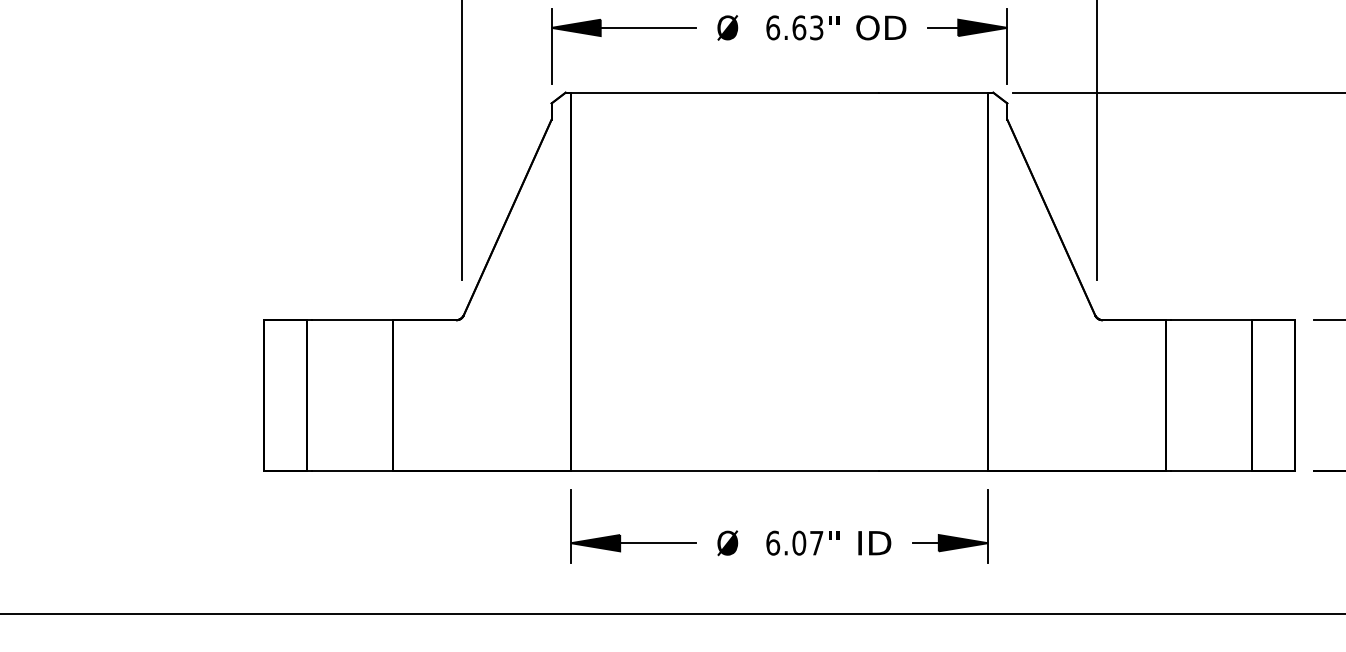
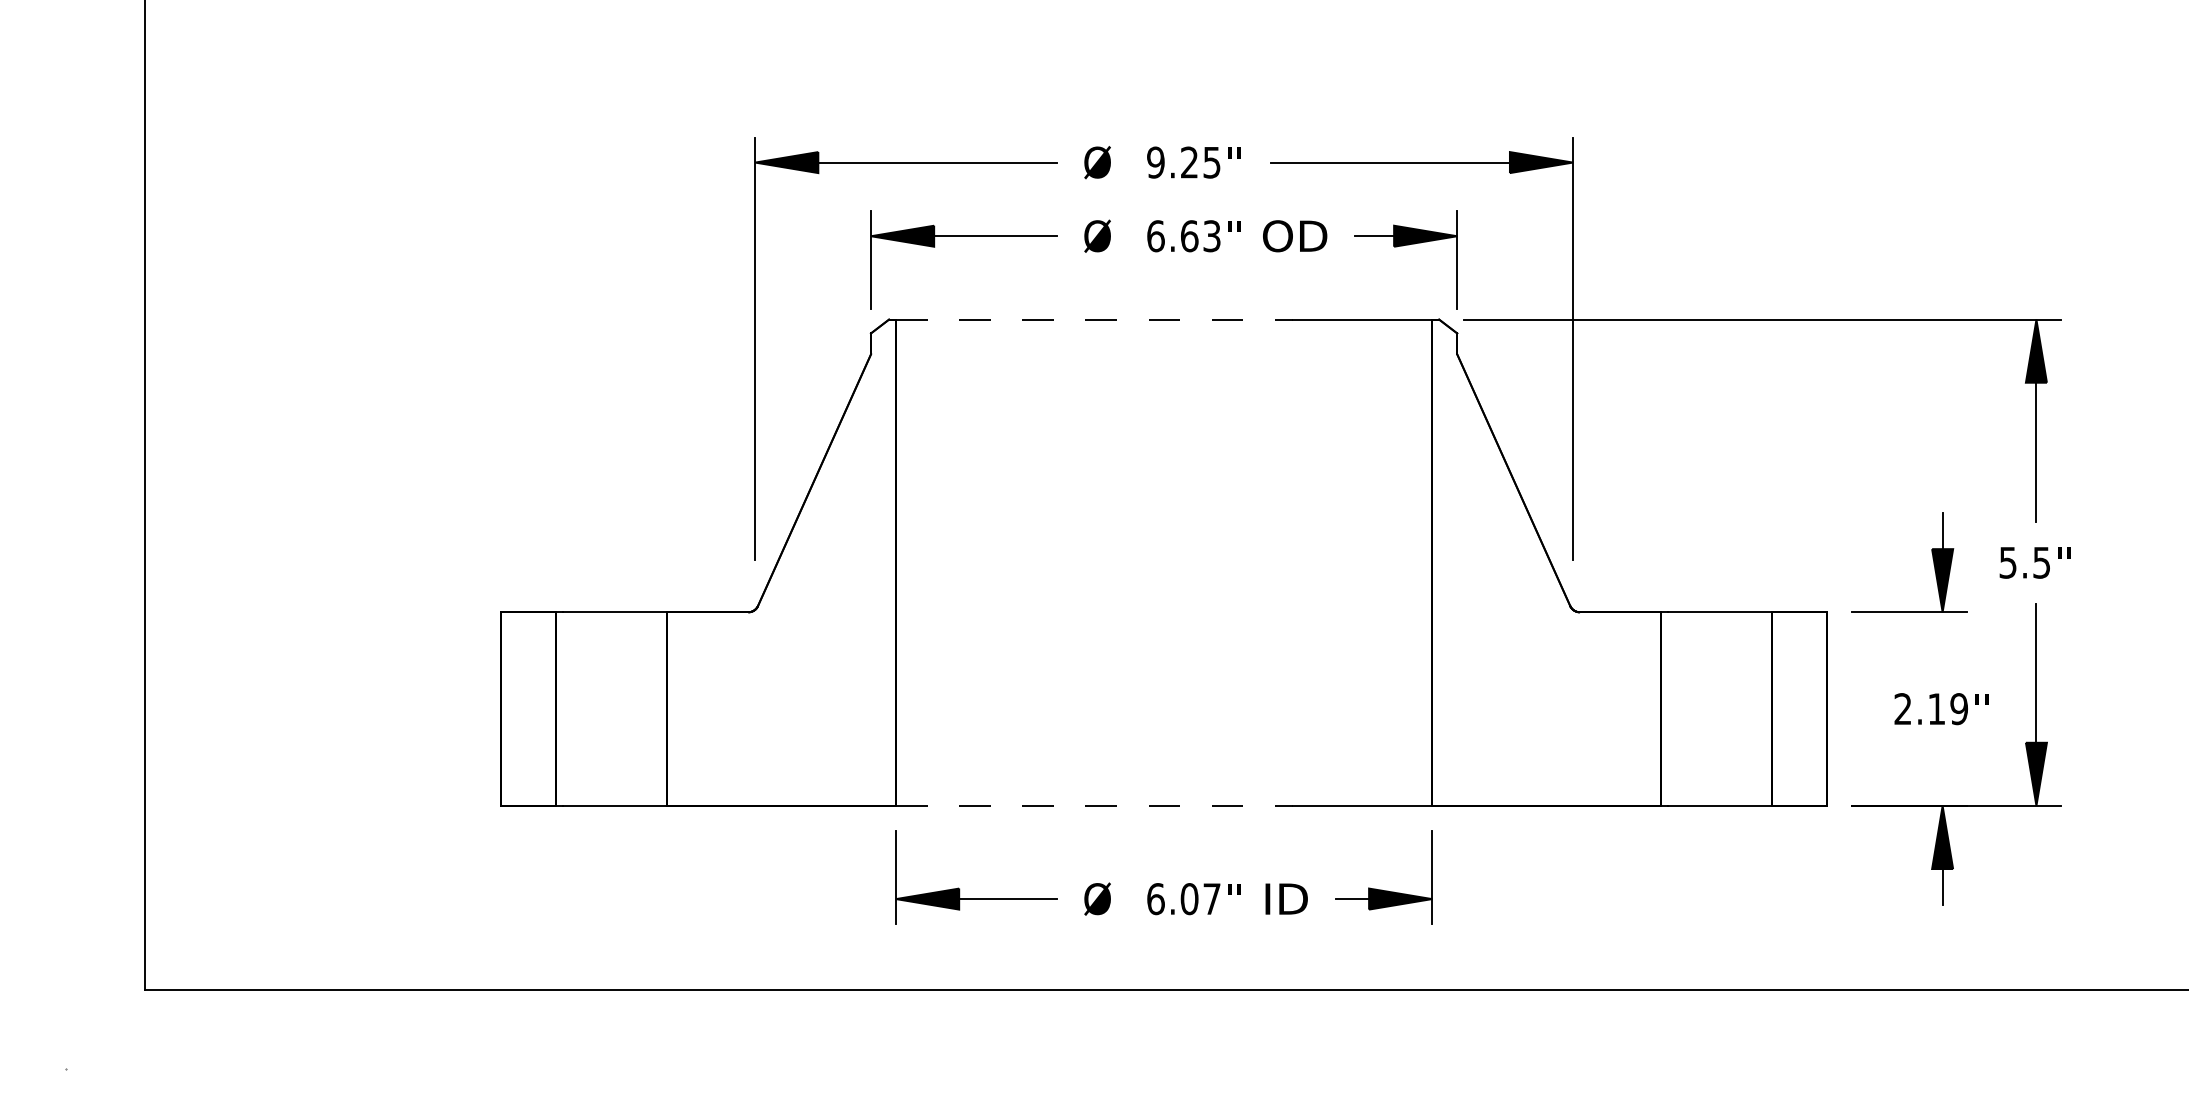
line: (725, 92) -> (1094, 319), solid -> dashed
line: (725, 470) -> (1094, 805), solid -> dashed

